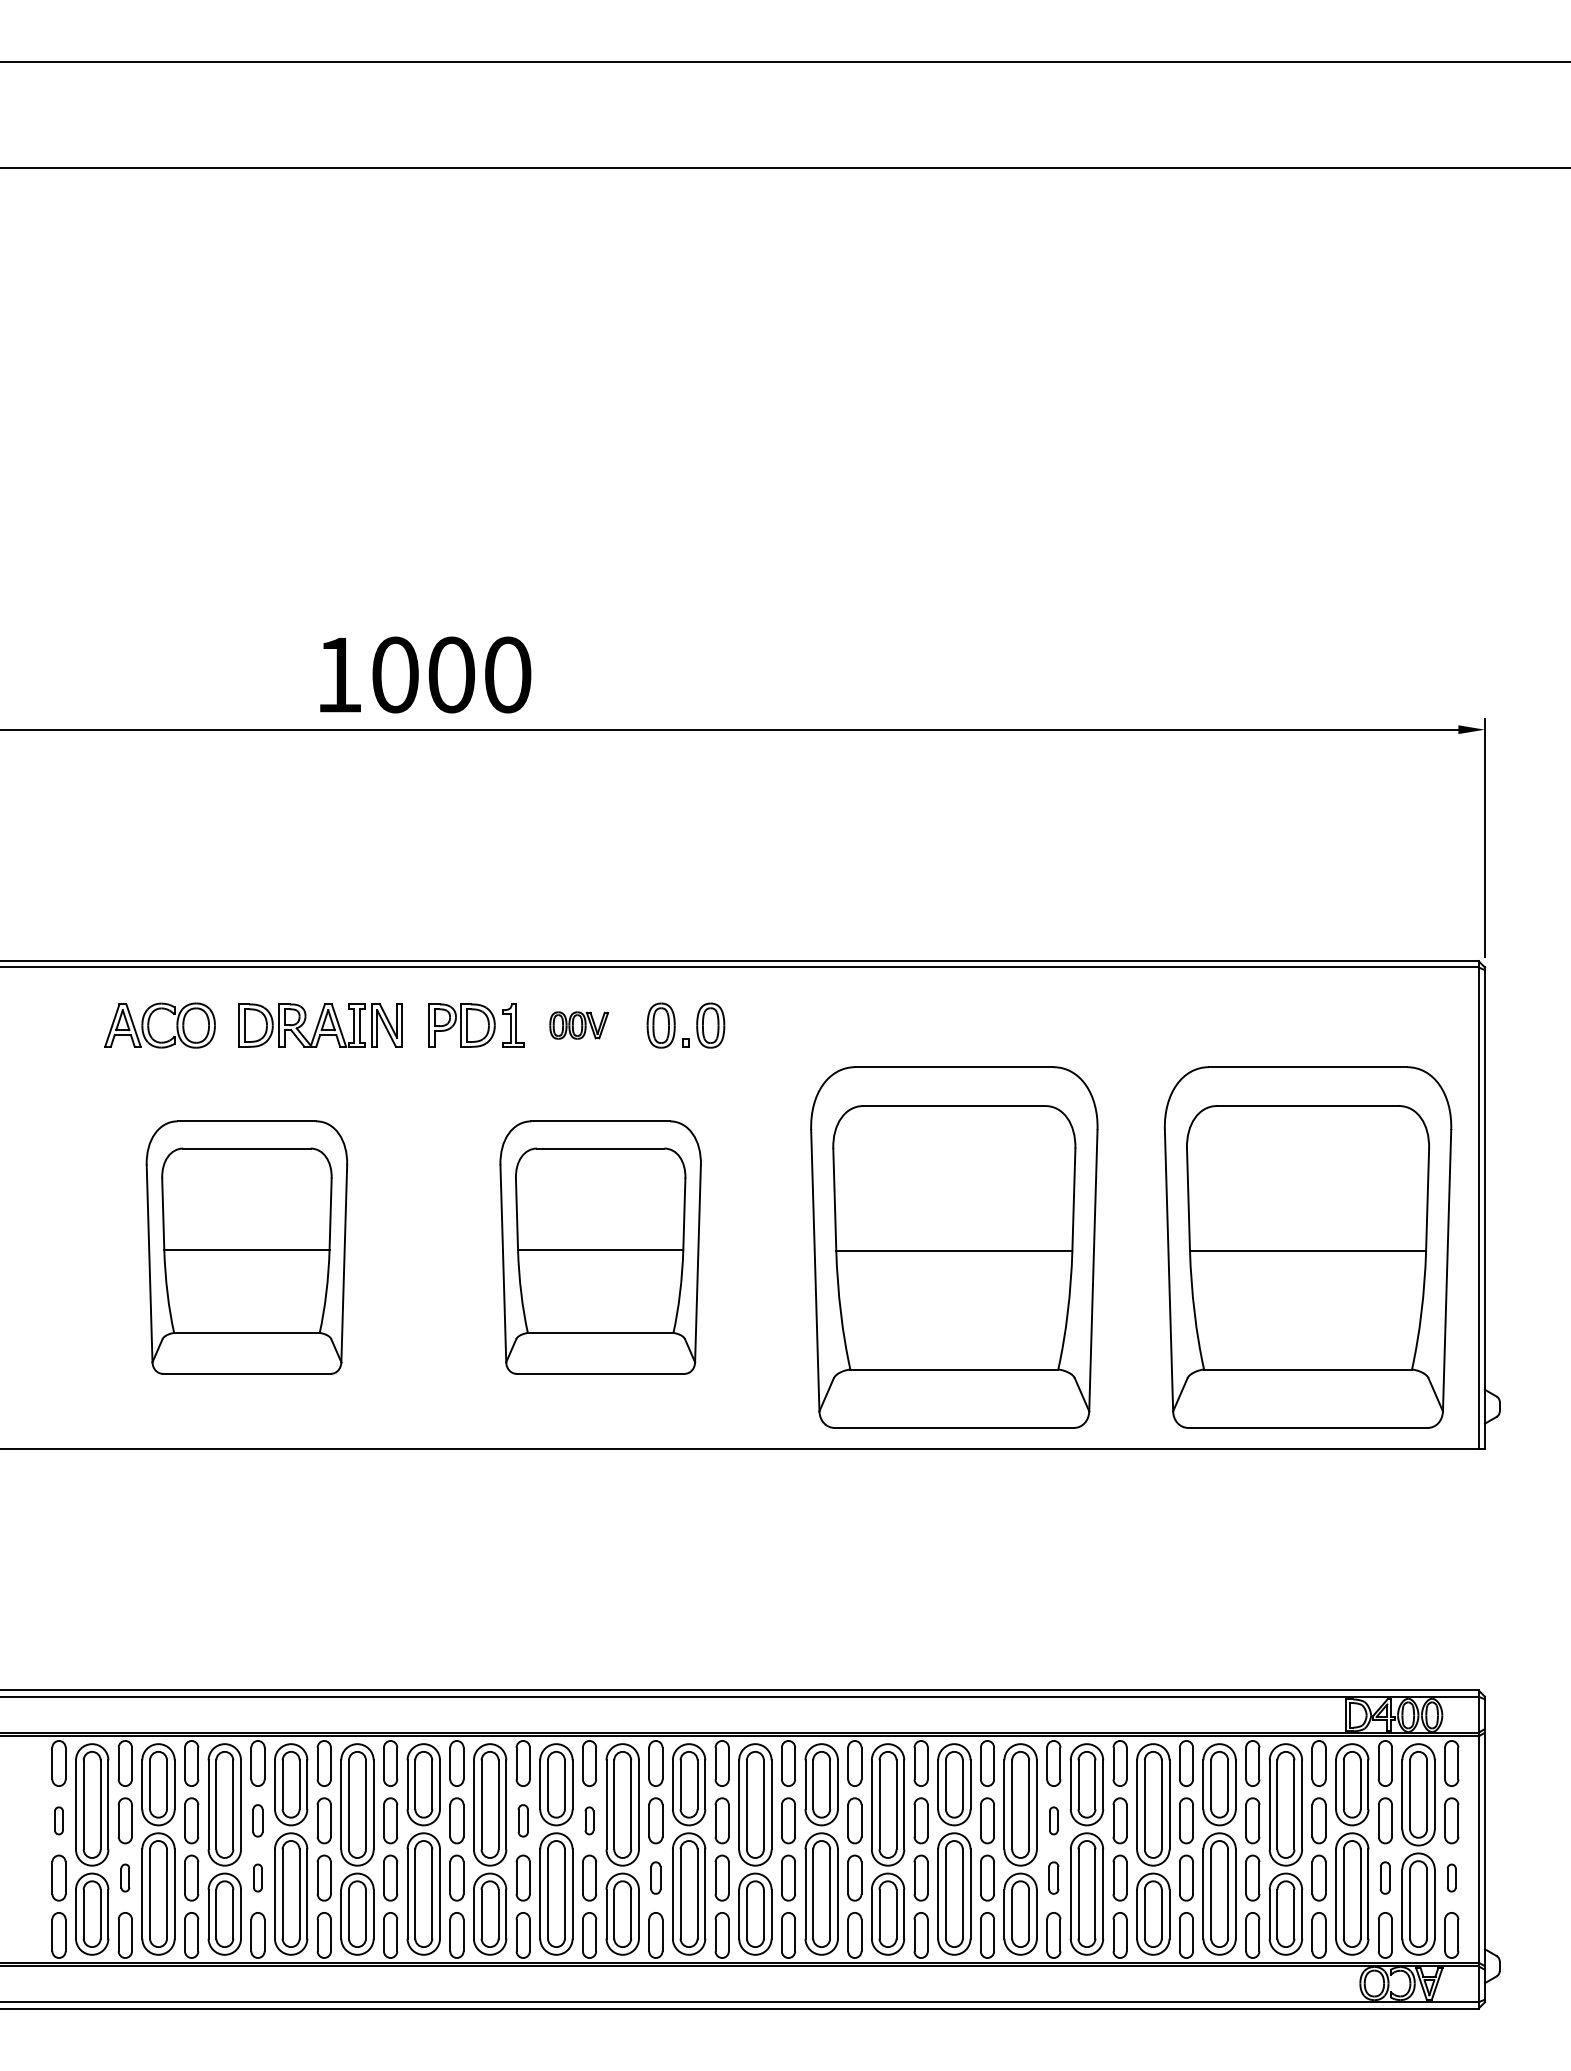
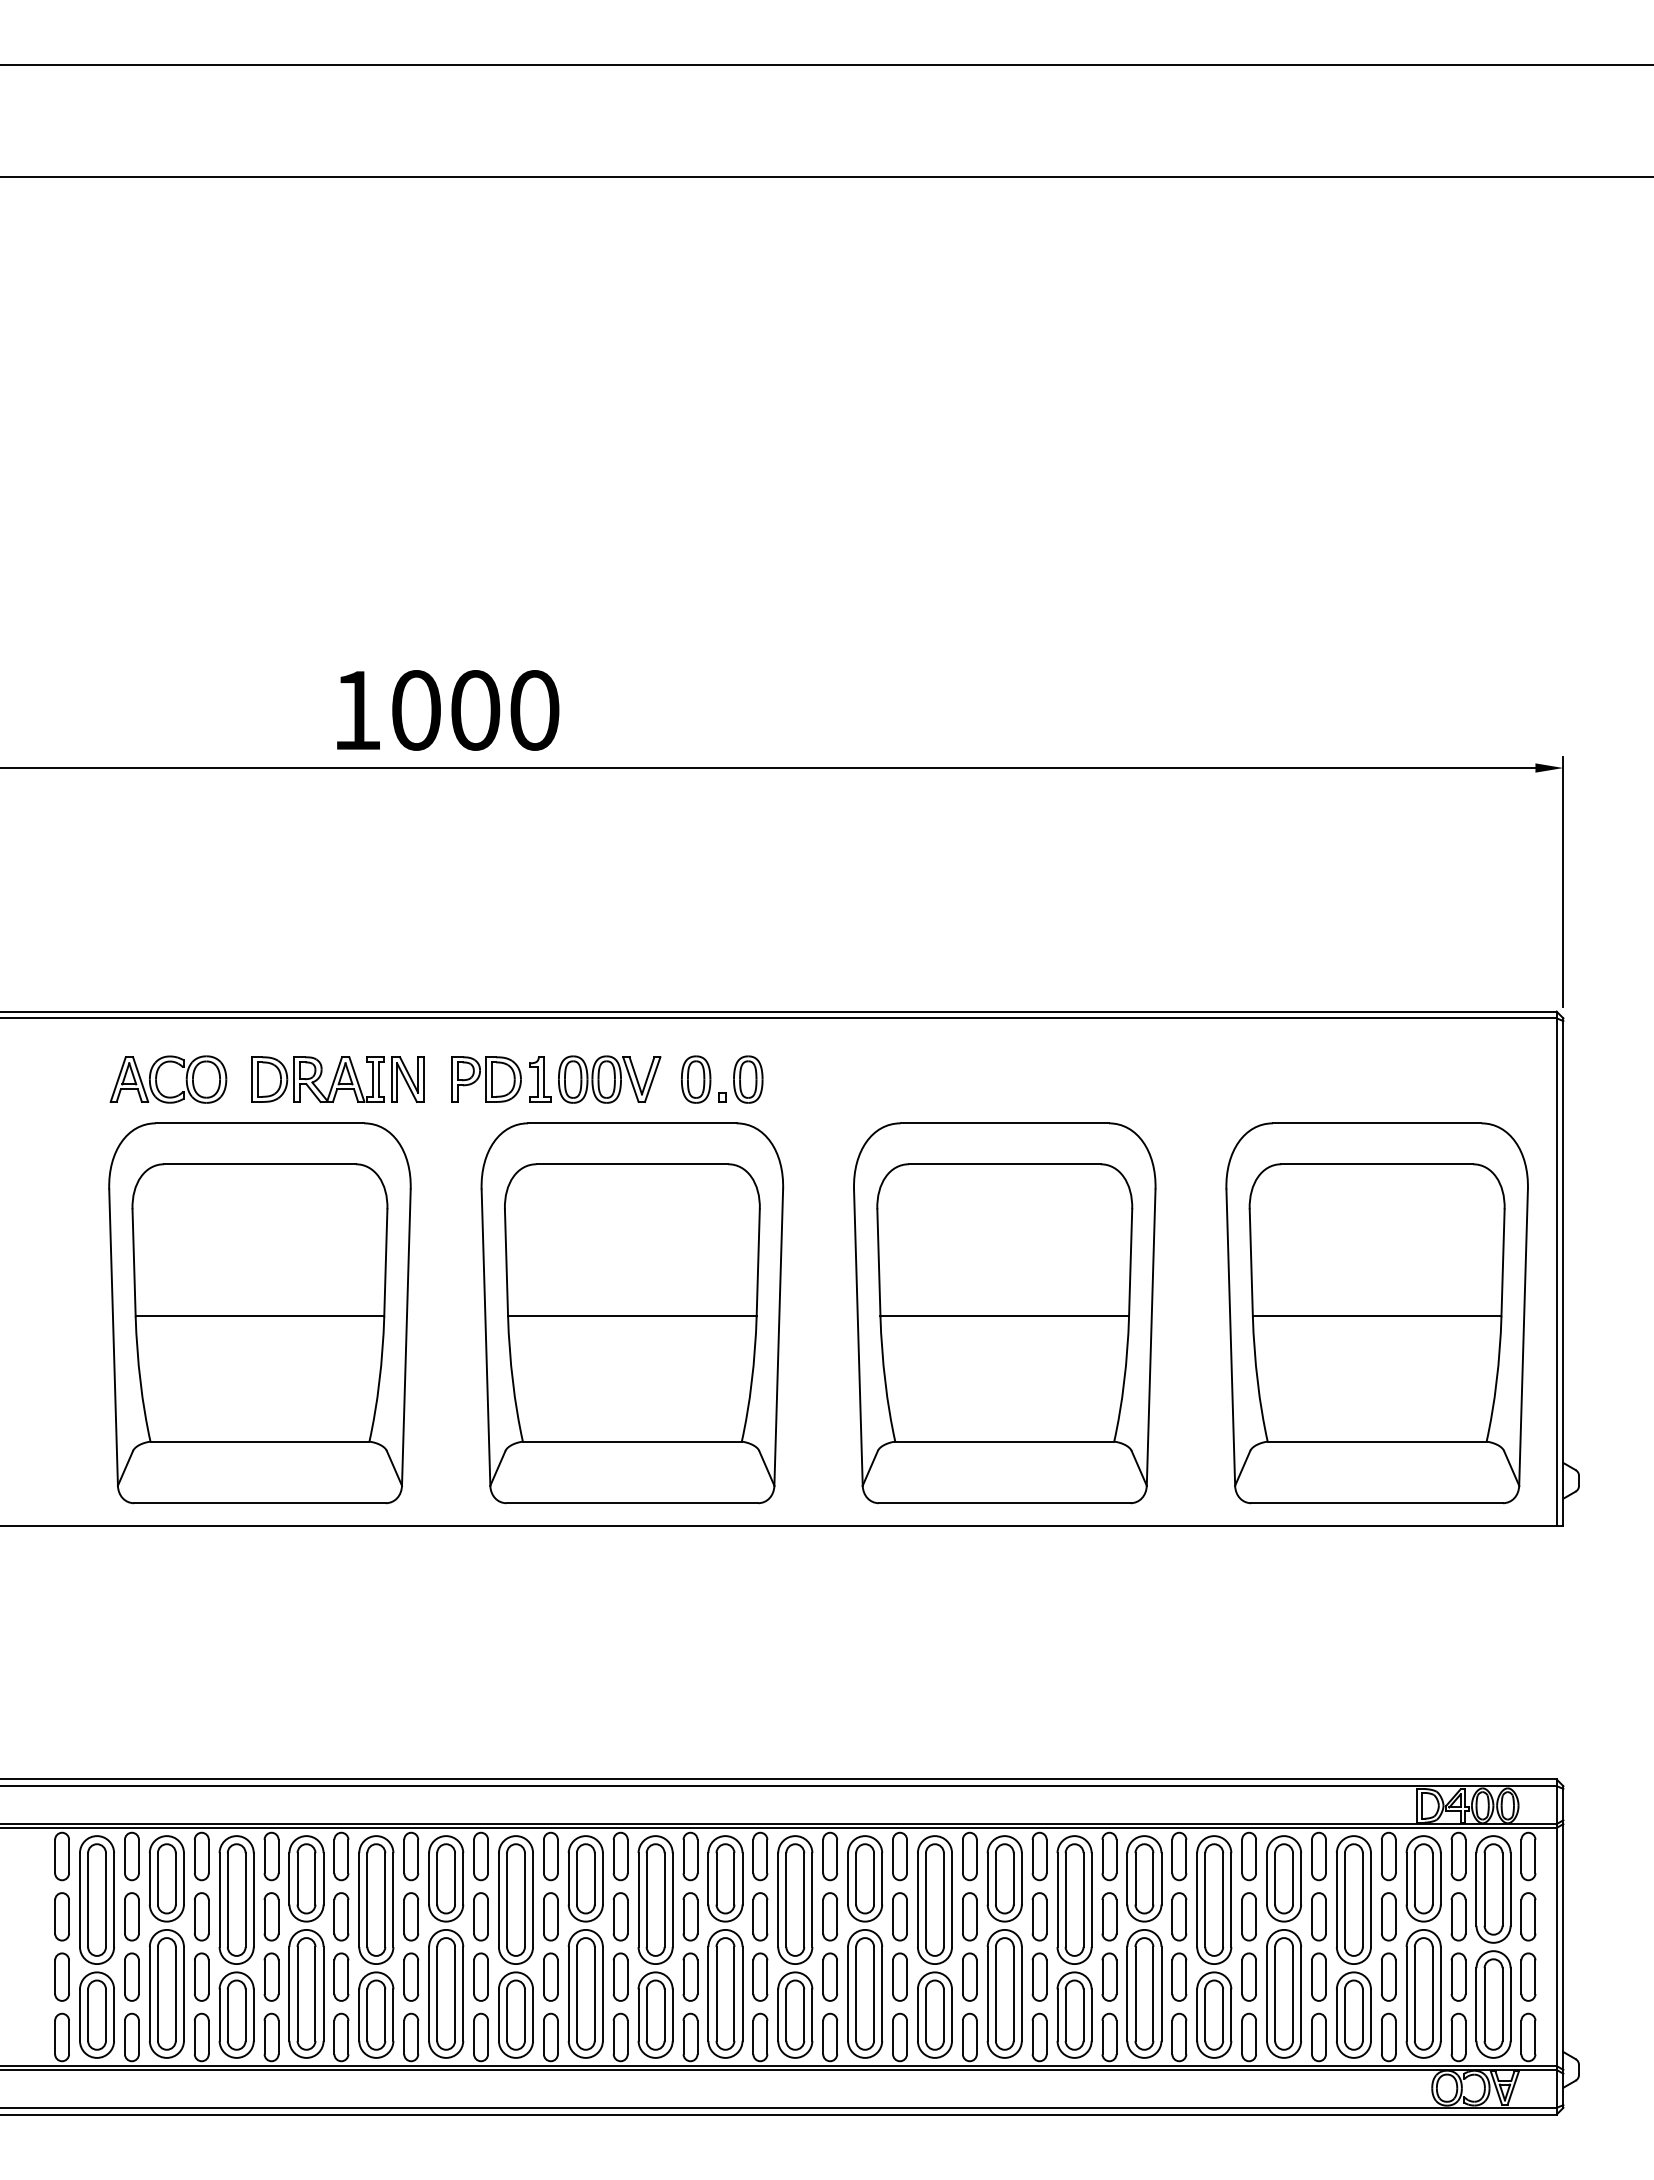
part: (578, 1025) -> (609, 1079), size x1.67
part: (246, 1247) -> (259, 1313), size x1.43
part: (600, 1247) -> (632, 1313), size x1.43
part: (58, 1820) -> (61, 1916), size x1.67
part: (257, 1820) -> (271, 1916), size x1.43
part: (522, 1820) -> (550, 1916), size x1.43
part: (589, 1820) -> (620, 1916), size x1.67
part: (1053, 1820) -> (1109, 1916), size x1.67
part: (124, 1877) -> (131, 1976), size x1.67
part: (257, 1877) -> (271, 1976), size x1.67
part: (655, 1877) -> (690, 1976), size x1.43
part: (1053, 1877) -> (1109, 1976), size x1.43
part: (1385, 1877) -> (1458, 1976), size x1.43
part: (1451, 1877) -> (1528, 1976), size x1.67

